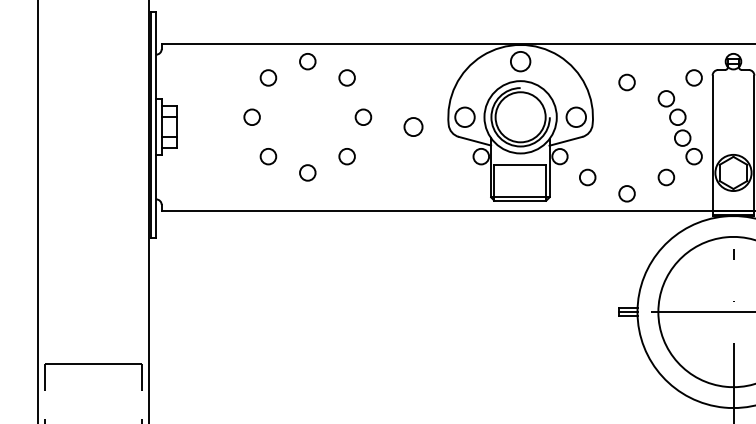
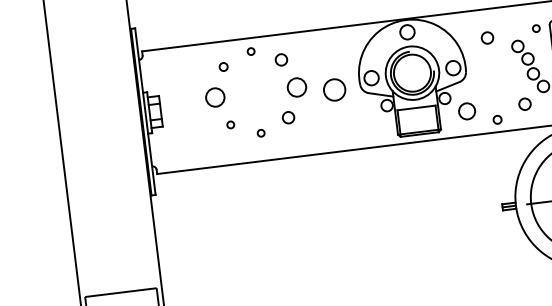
circle: (307, 61) -> (250, 51), size x0.6
circle: (268, 77) -> (223, 66), size x0.7
circle: (693, 77) -> (535, 28), size x0.6
circle: (251, 116) -> (214, 96), size x1.6
circle: (363, 116) -> (296, 86), size x1.6
circle: (413, 126) -> (334, 89), size x1.6
circle: (268, 156) -> (230, 124), size x0.6
circle: (307, 172) -> (260, 132), size x0.6
circle: (587, 177) -> (467, 111), size x1.4
circle: (626, 193) -> (497, 119), size x0.7

